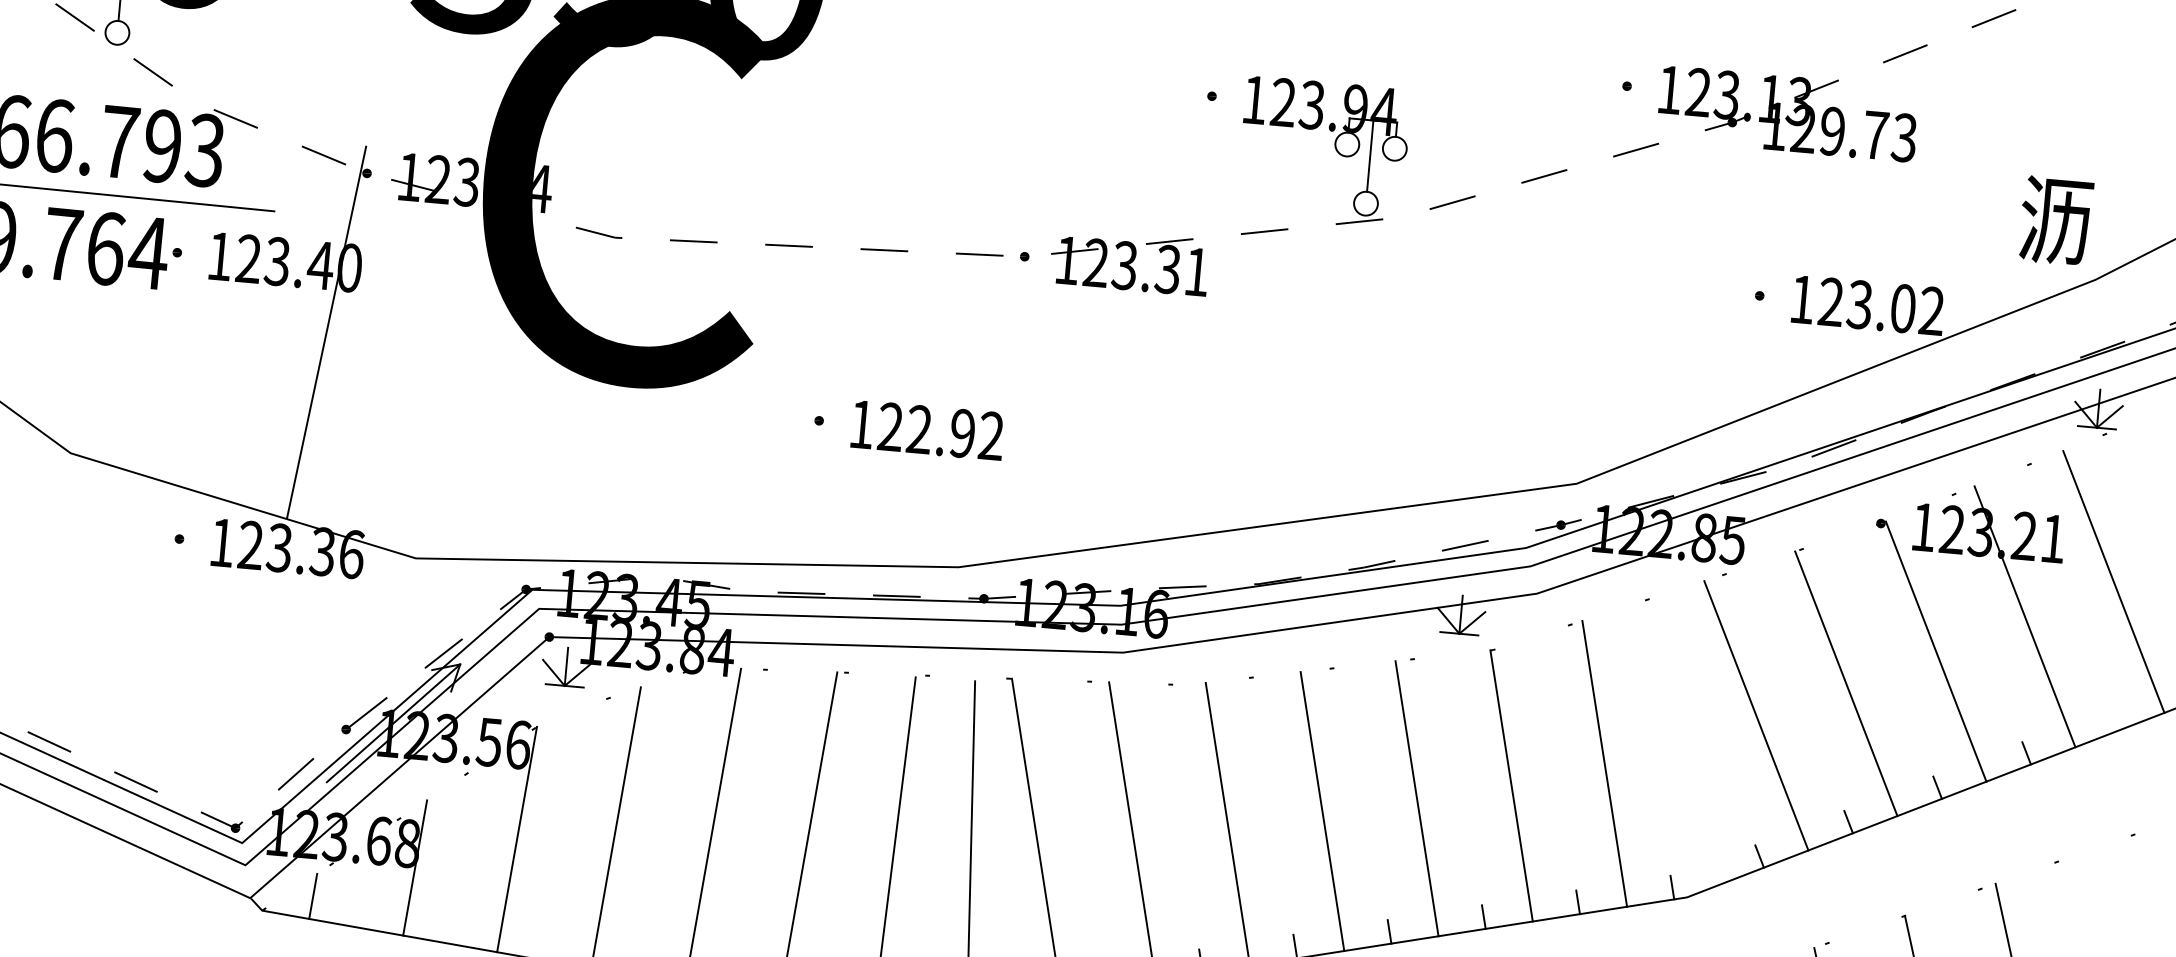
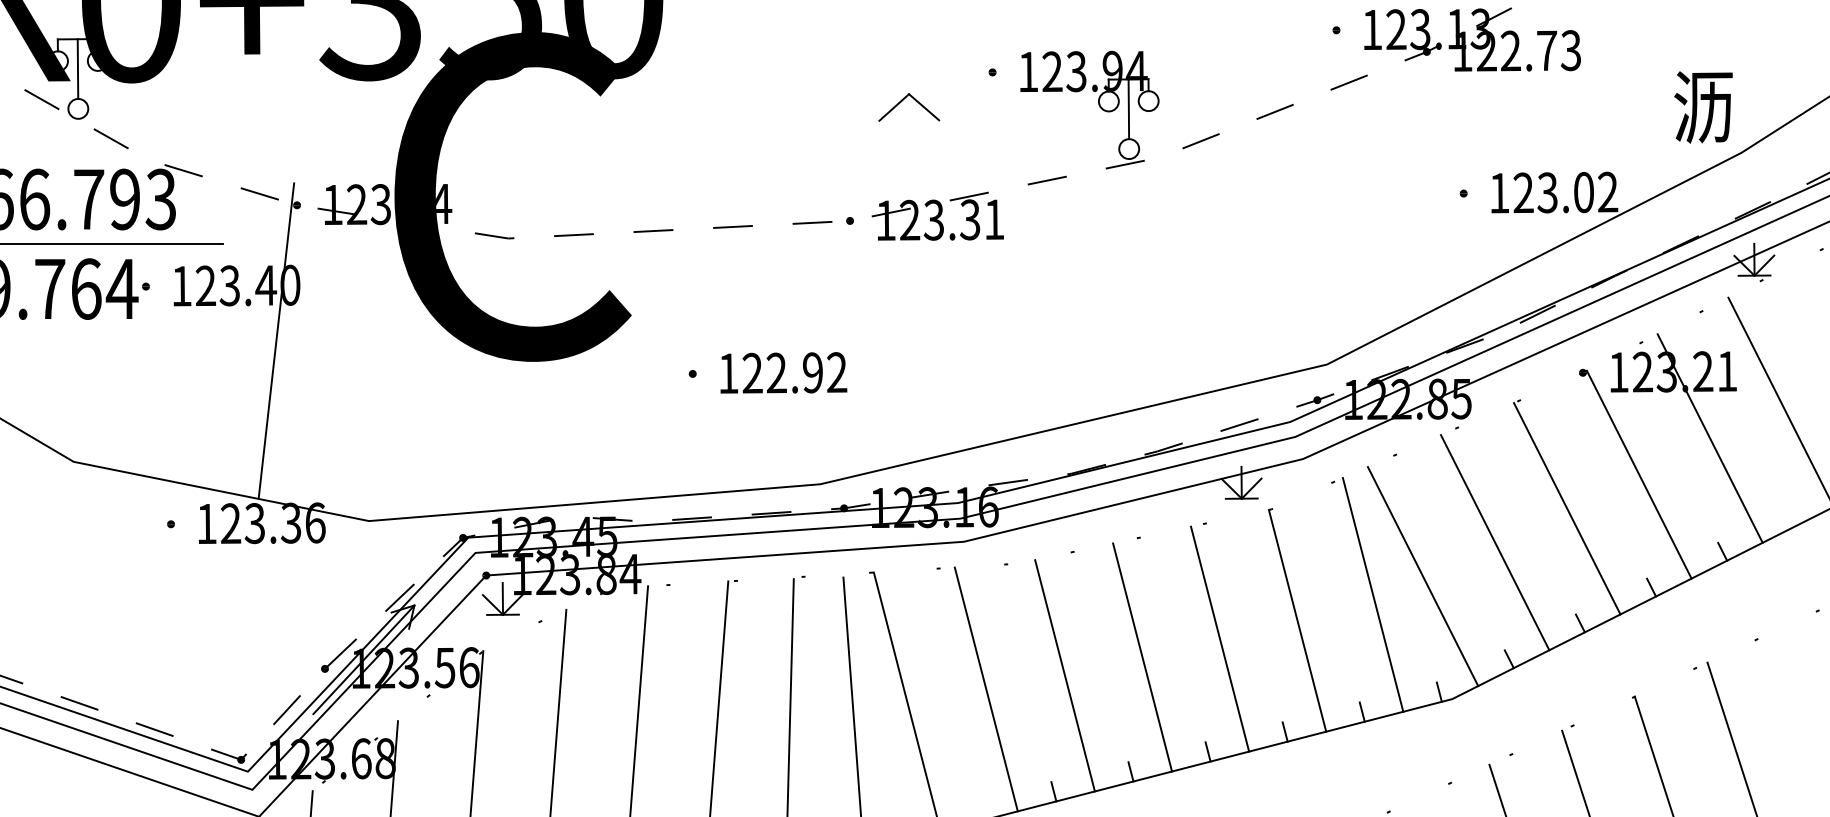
part: (1116, 121) -> (915, 101), added
text: (1832, 131) -> (1510, 51), 129.73 -> 122.73
line: (1665, 747) -> (1422, 576), added

